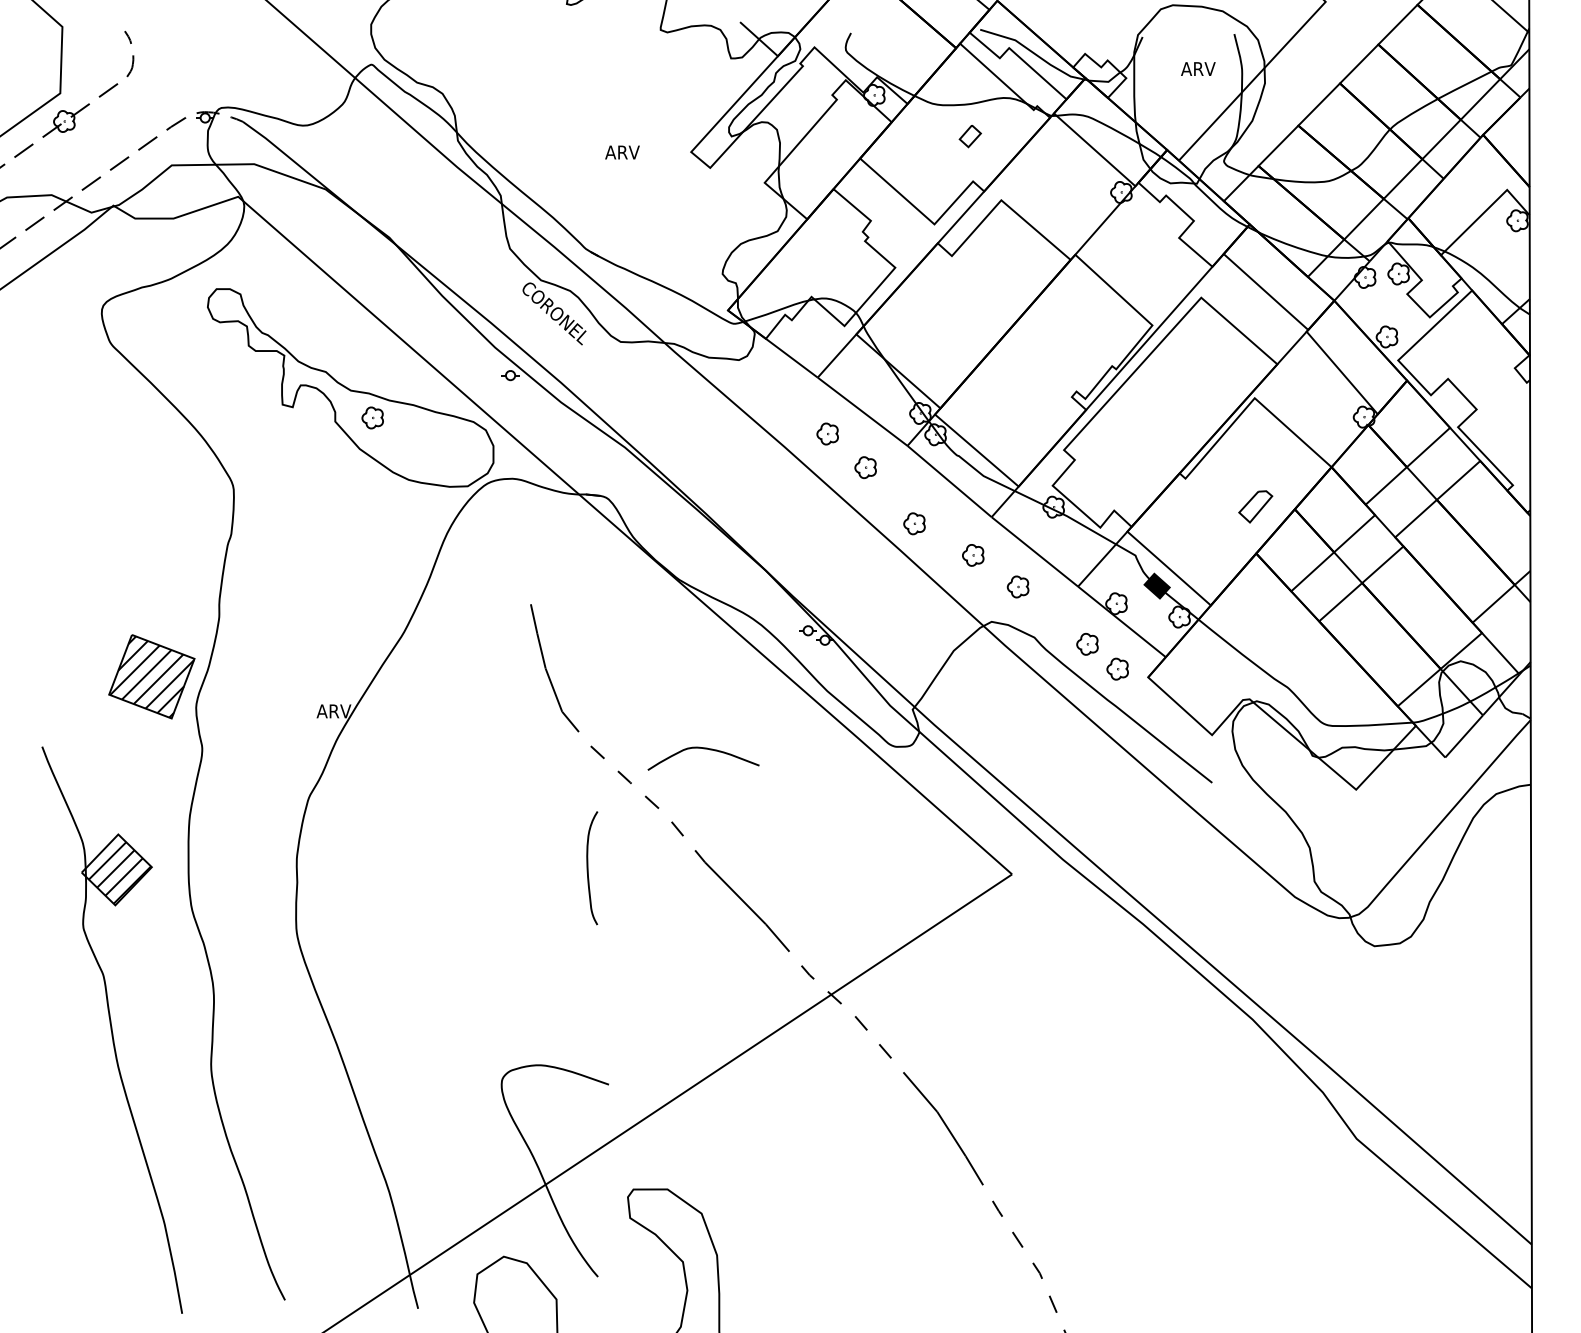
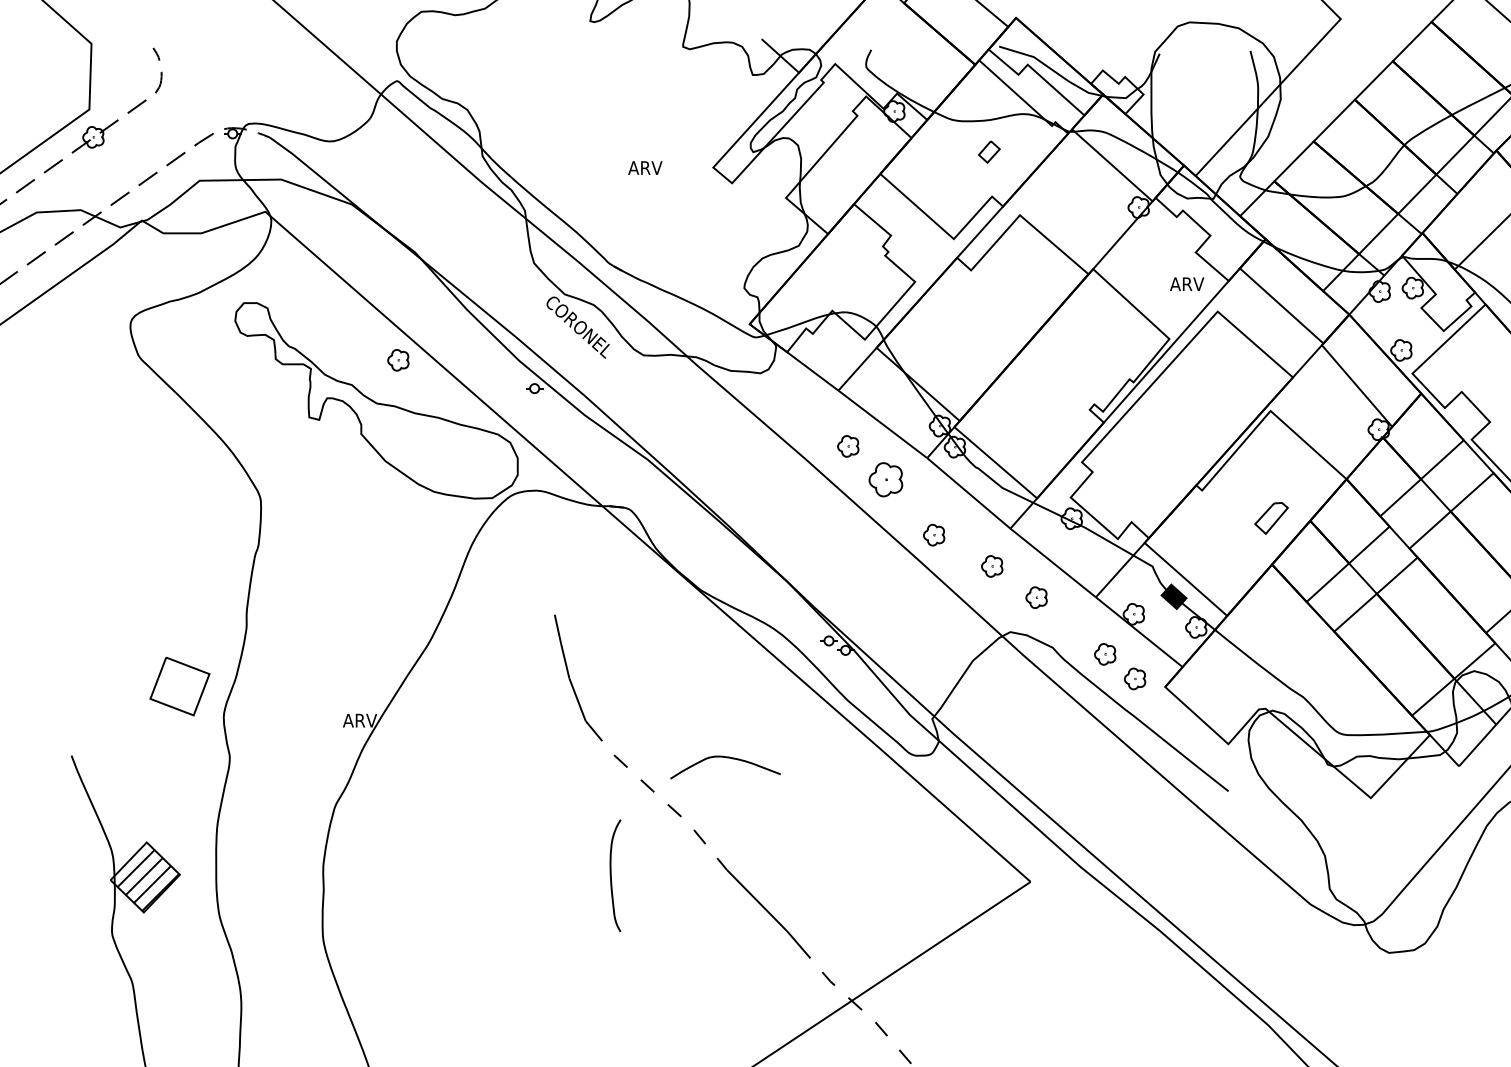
text: (1198, 68) -> (1187, 283), moved
part: (372, 417) -> (398, 359), moved
part: (865, 467) -> (885, 479), size x1.6
part: (151, 676) -> (179, 686), size x0.7

